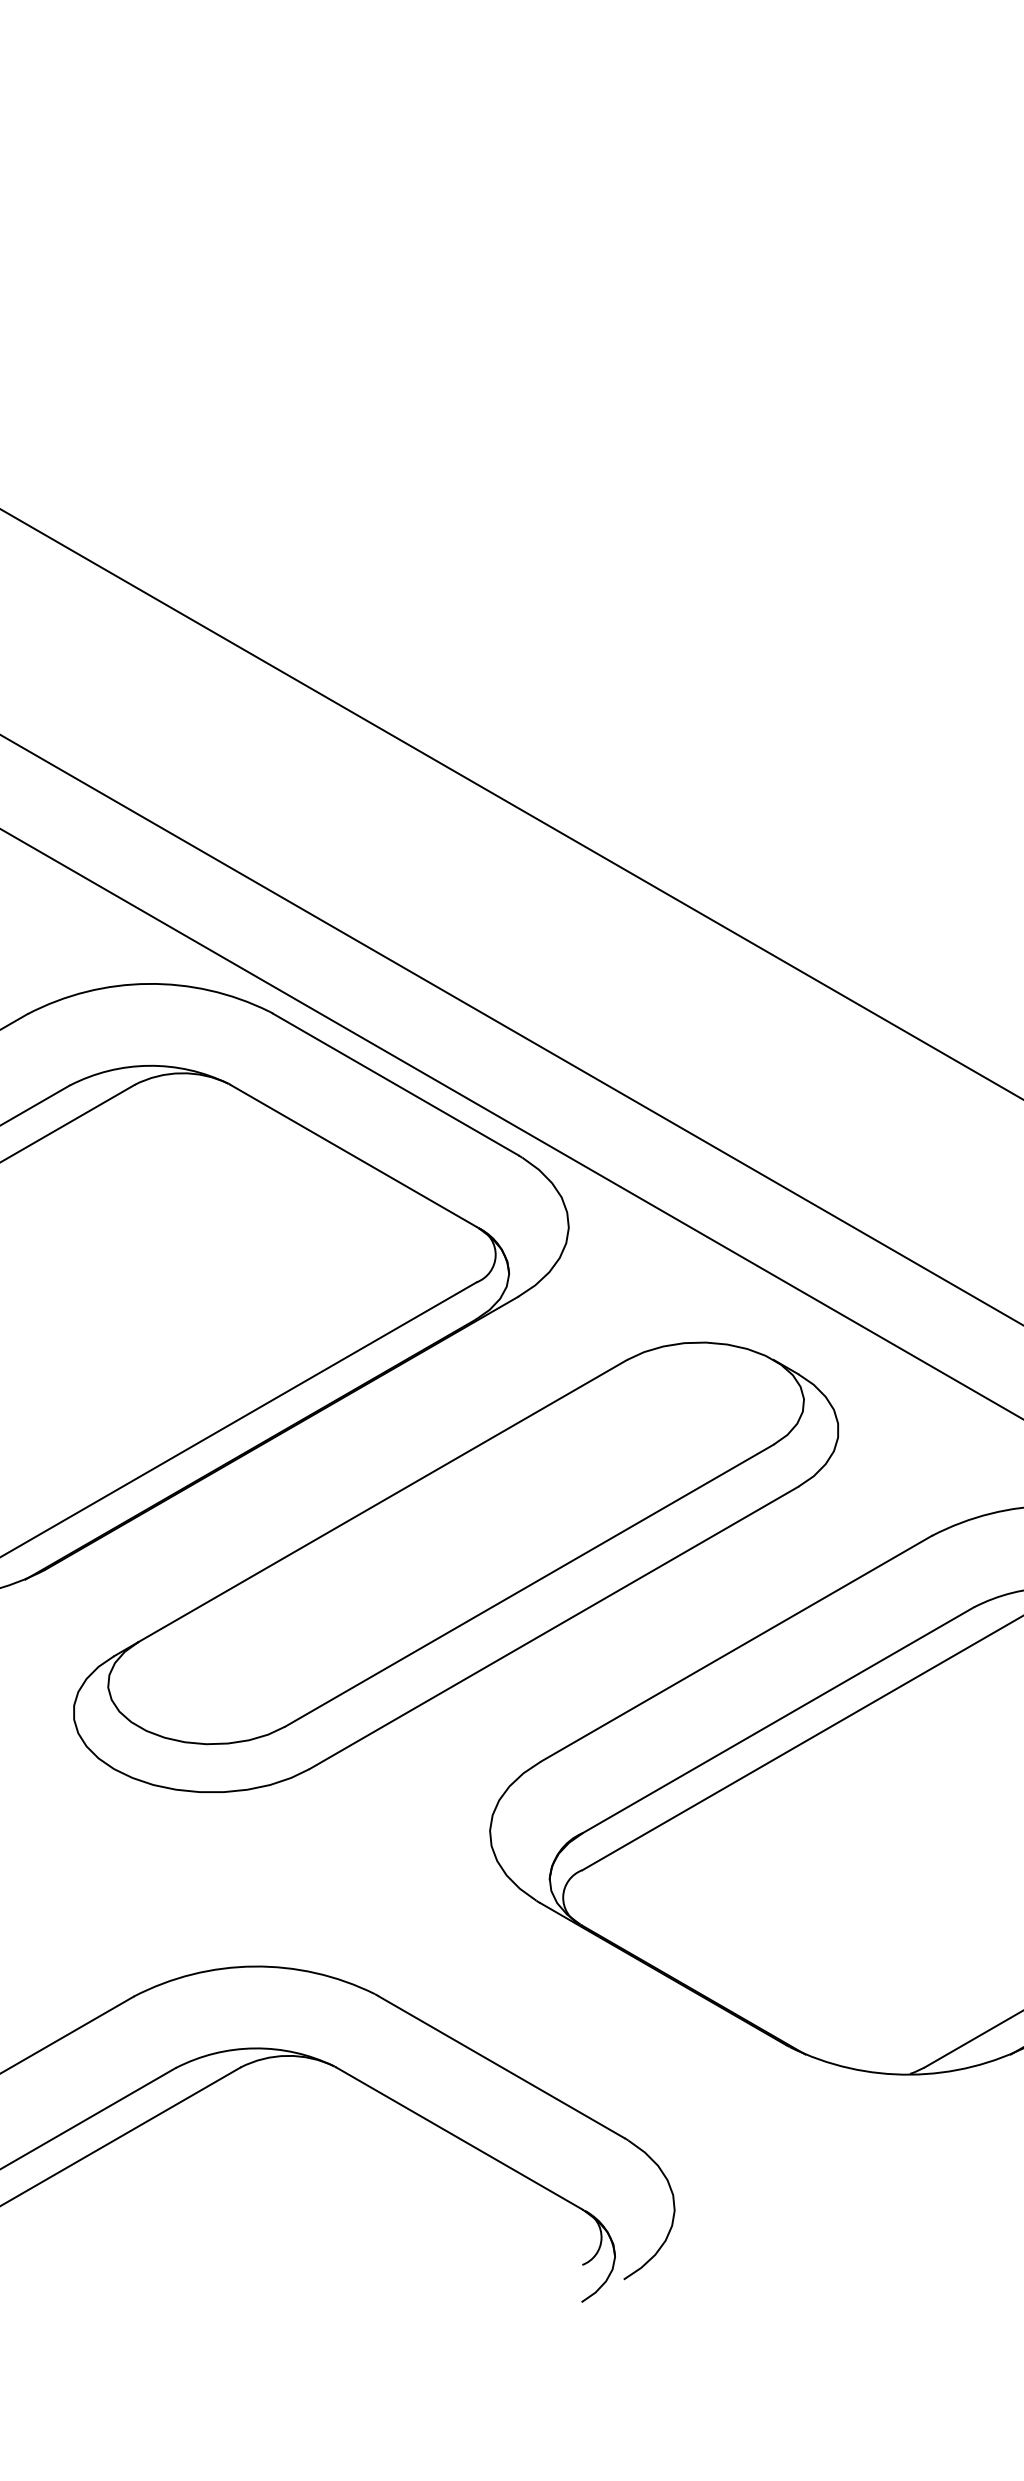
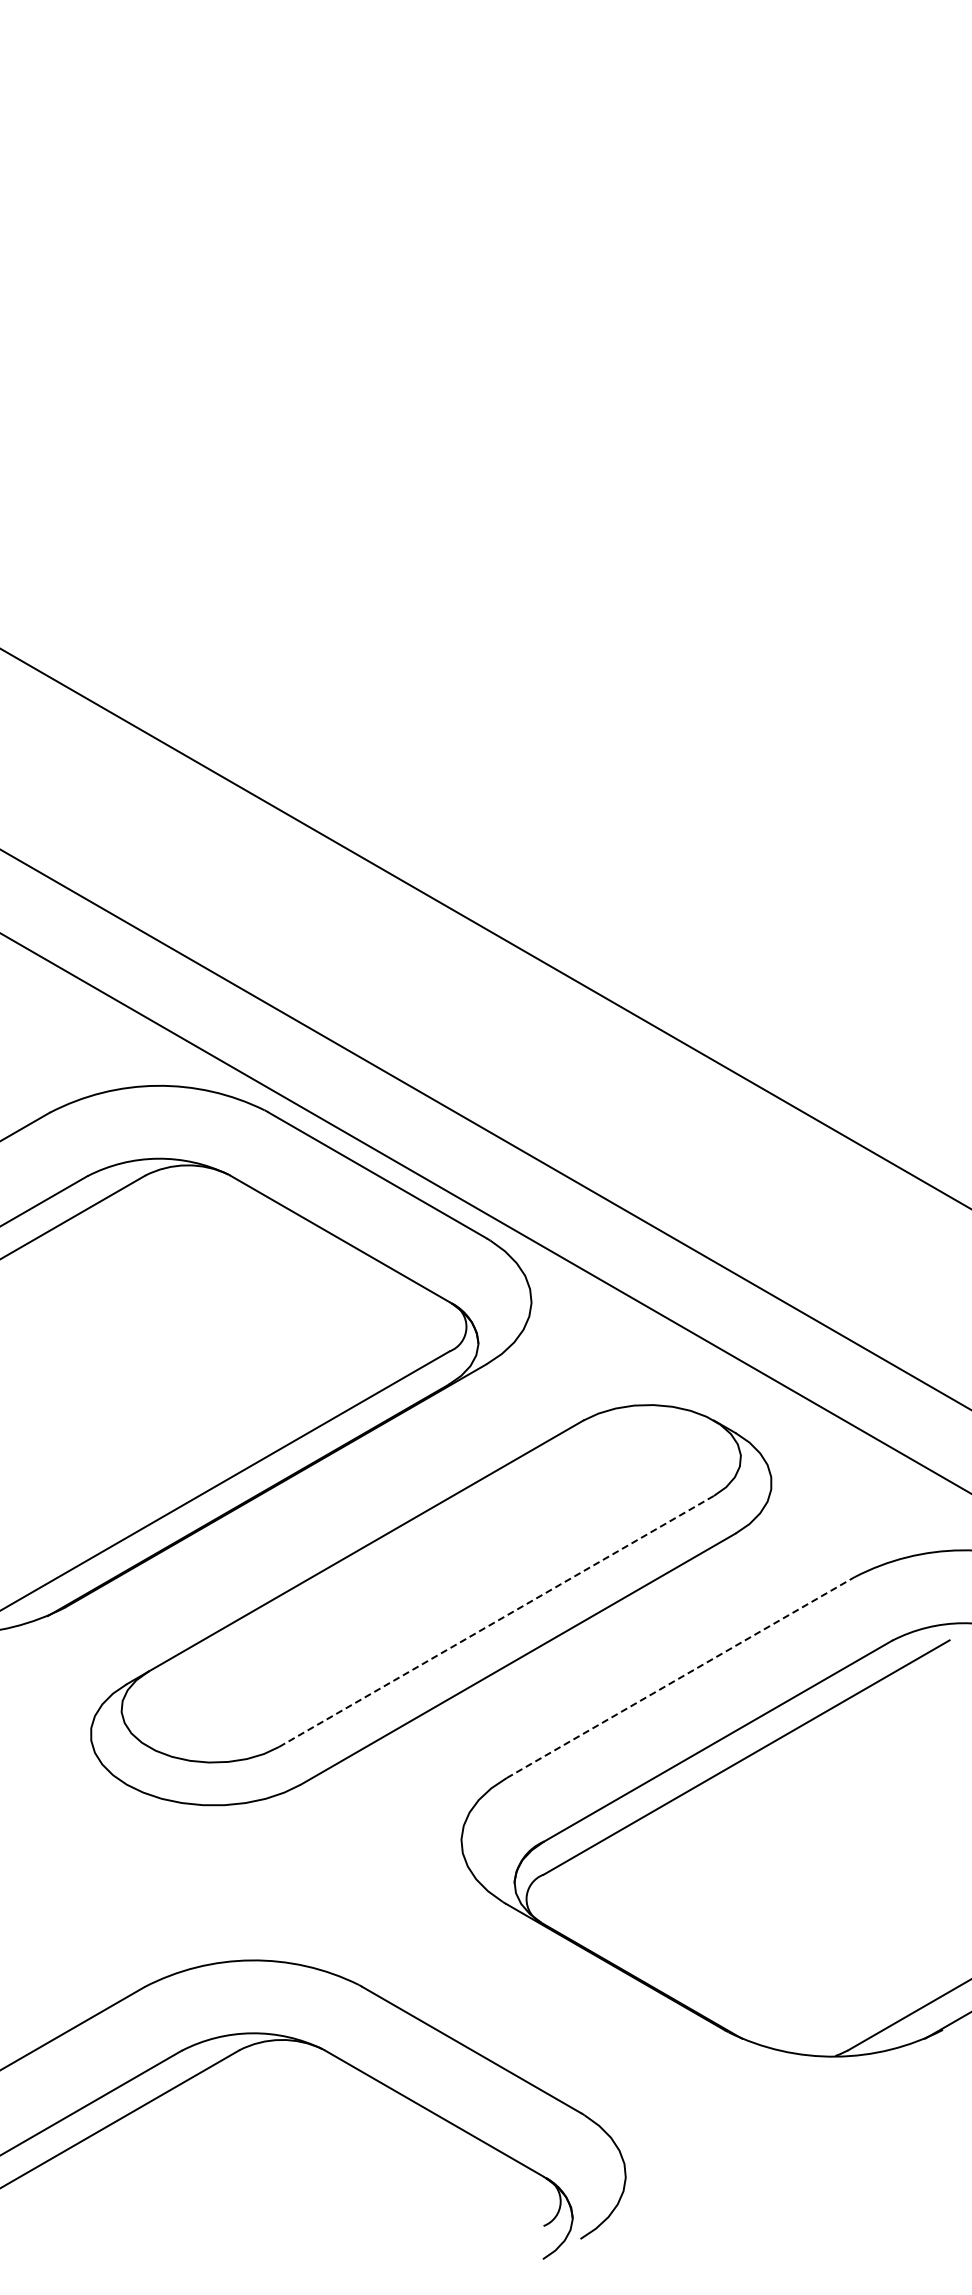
line: (529, 1585) -> (496, 1621), solid -> dashed
line: (736, 1648) -> (680, 1677), solid -> dashed

